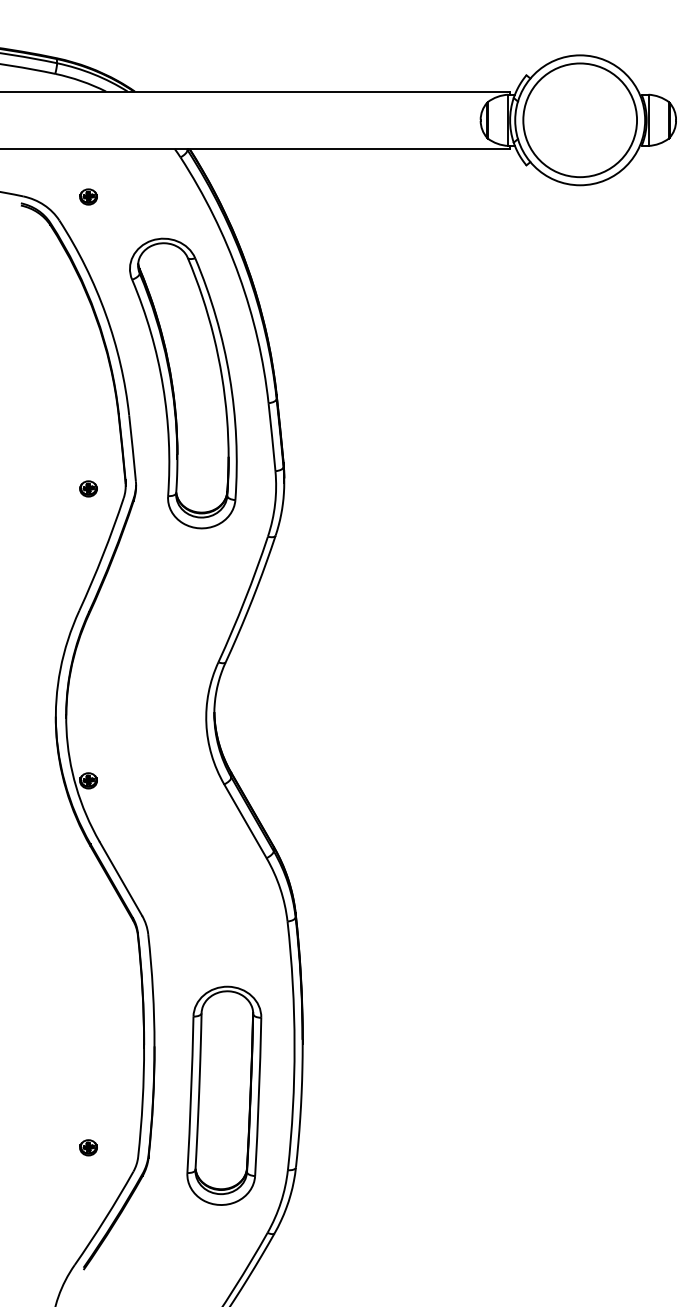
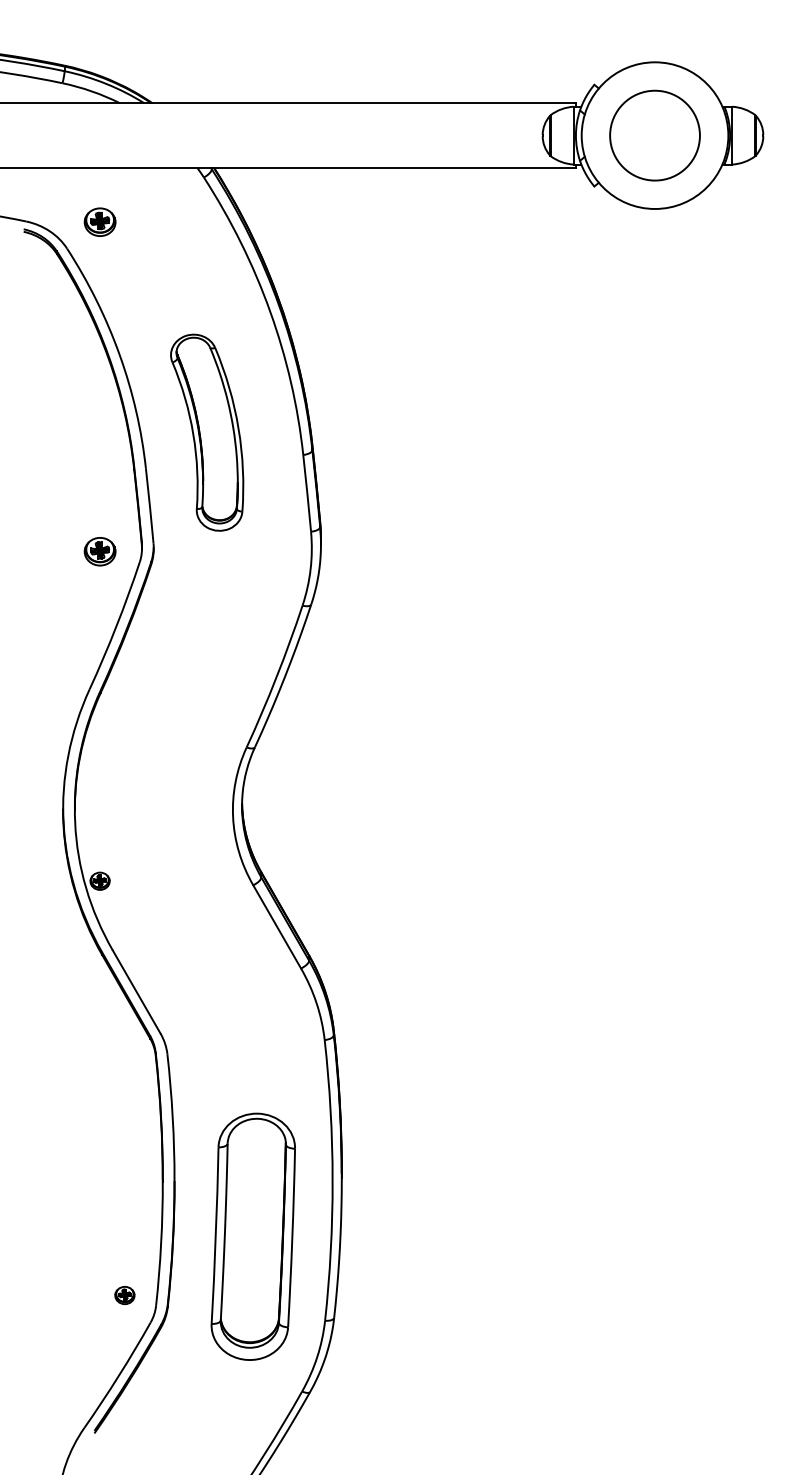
circle: (580, 120) -> (655, 135), size x0.7
part: (88, 196) -> (100, 221), size x1.6
part: (183, 383) -> (207, 432), size x0.6
part: (88, 488) -> (100, 551), size x1.6
part: (88, 1147) -> (124, 1295), moved

